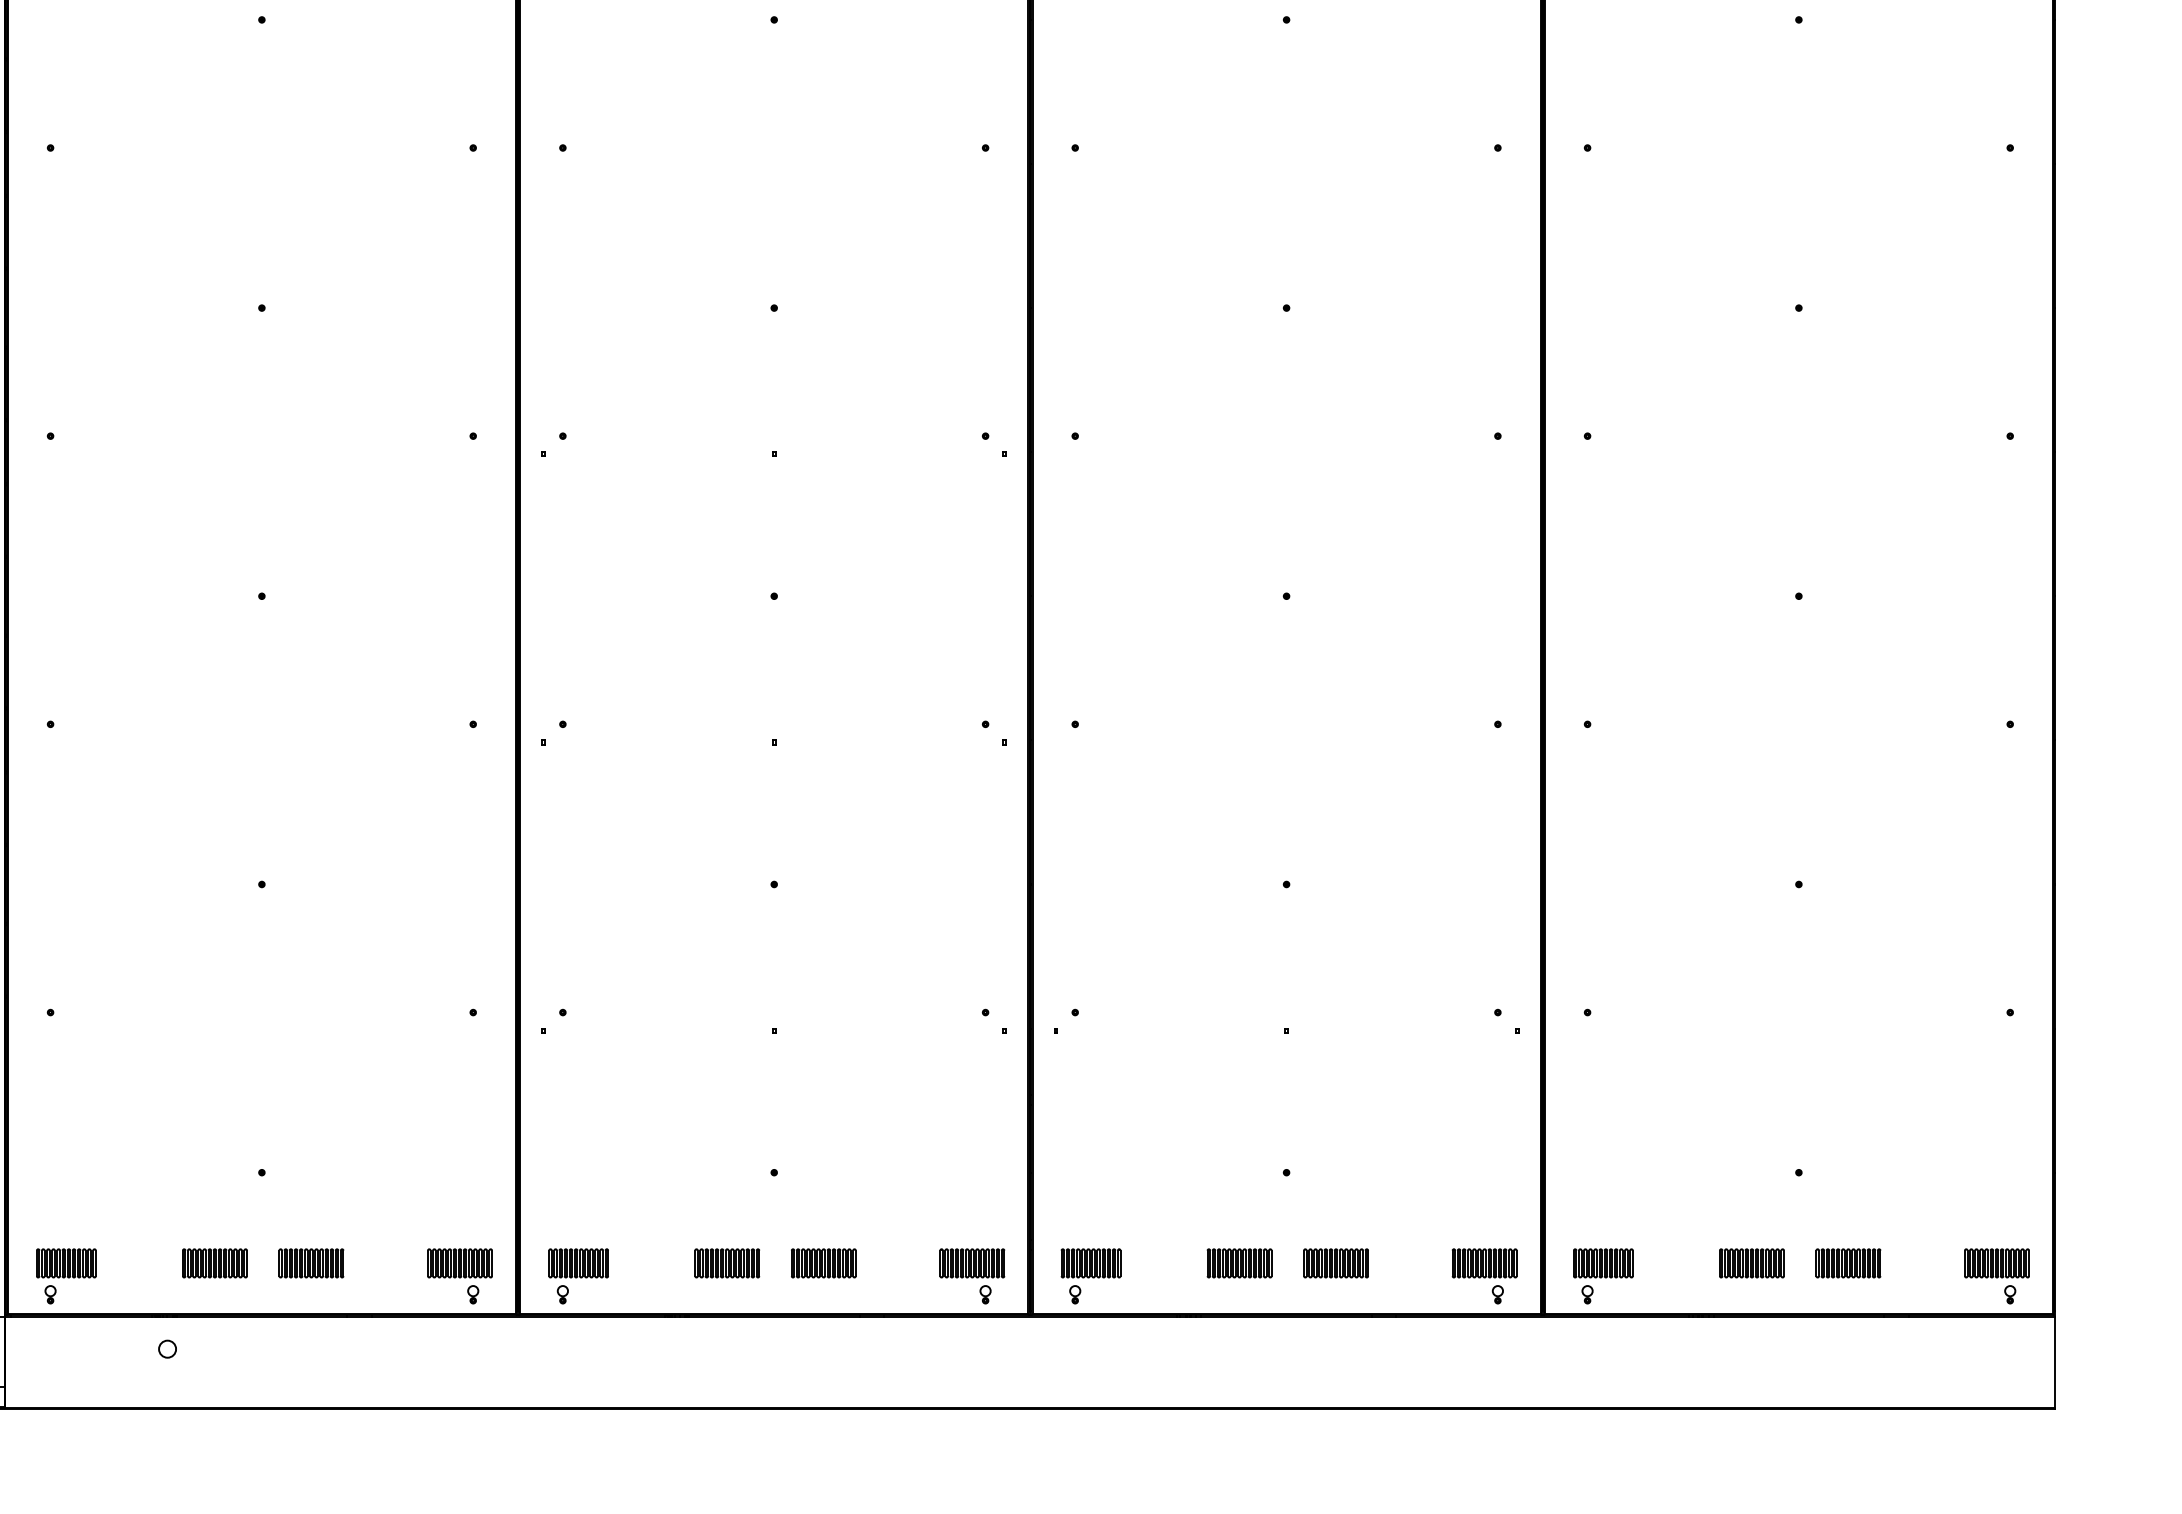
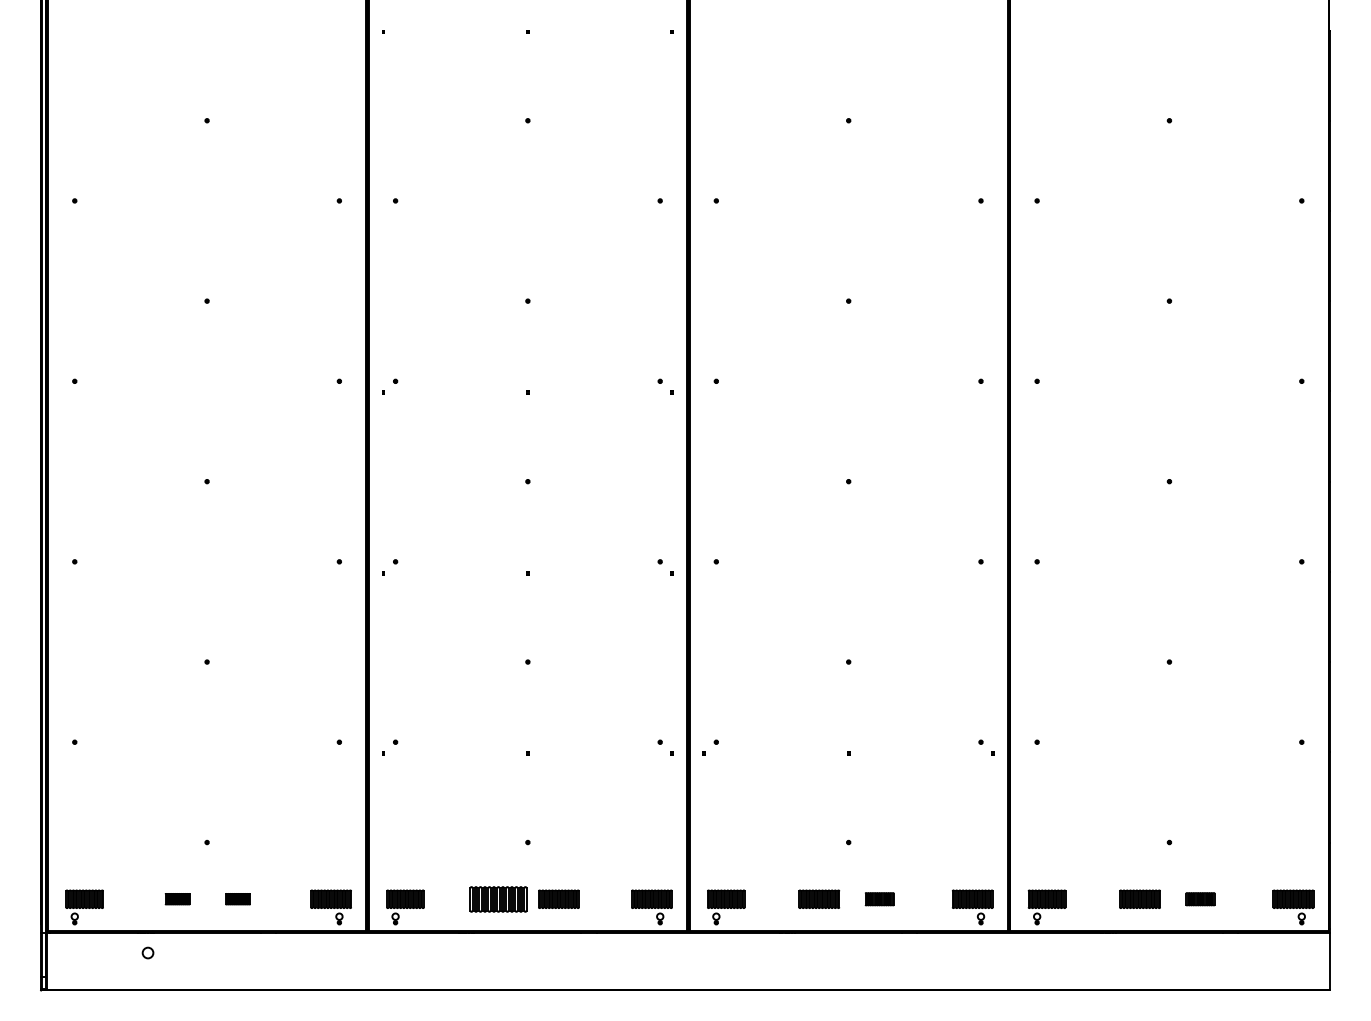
part: (214, 1262) -> (177, 898), size x0.6
part: (310, 1262) -> (237, 898), size x0.6
part: (727, 1262) -> (498, 898), size x1.4
part: (1335, 1262) -> (879, 898), size x0.7
part: (1848, 1262) -> (1200, 898), size x0.7

